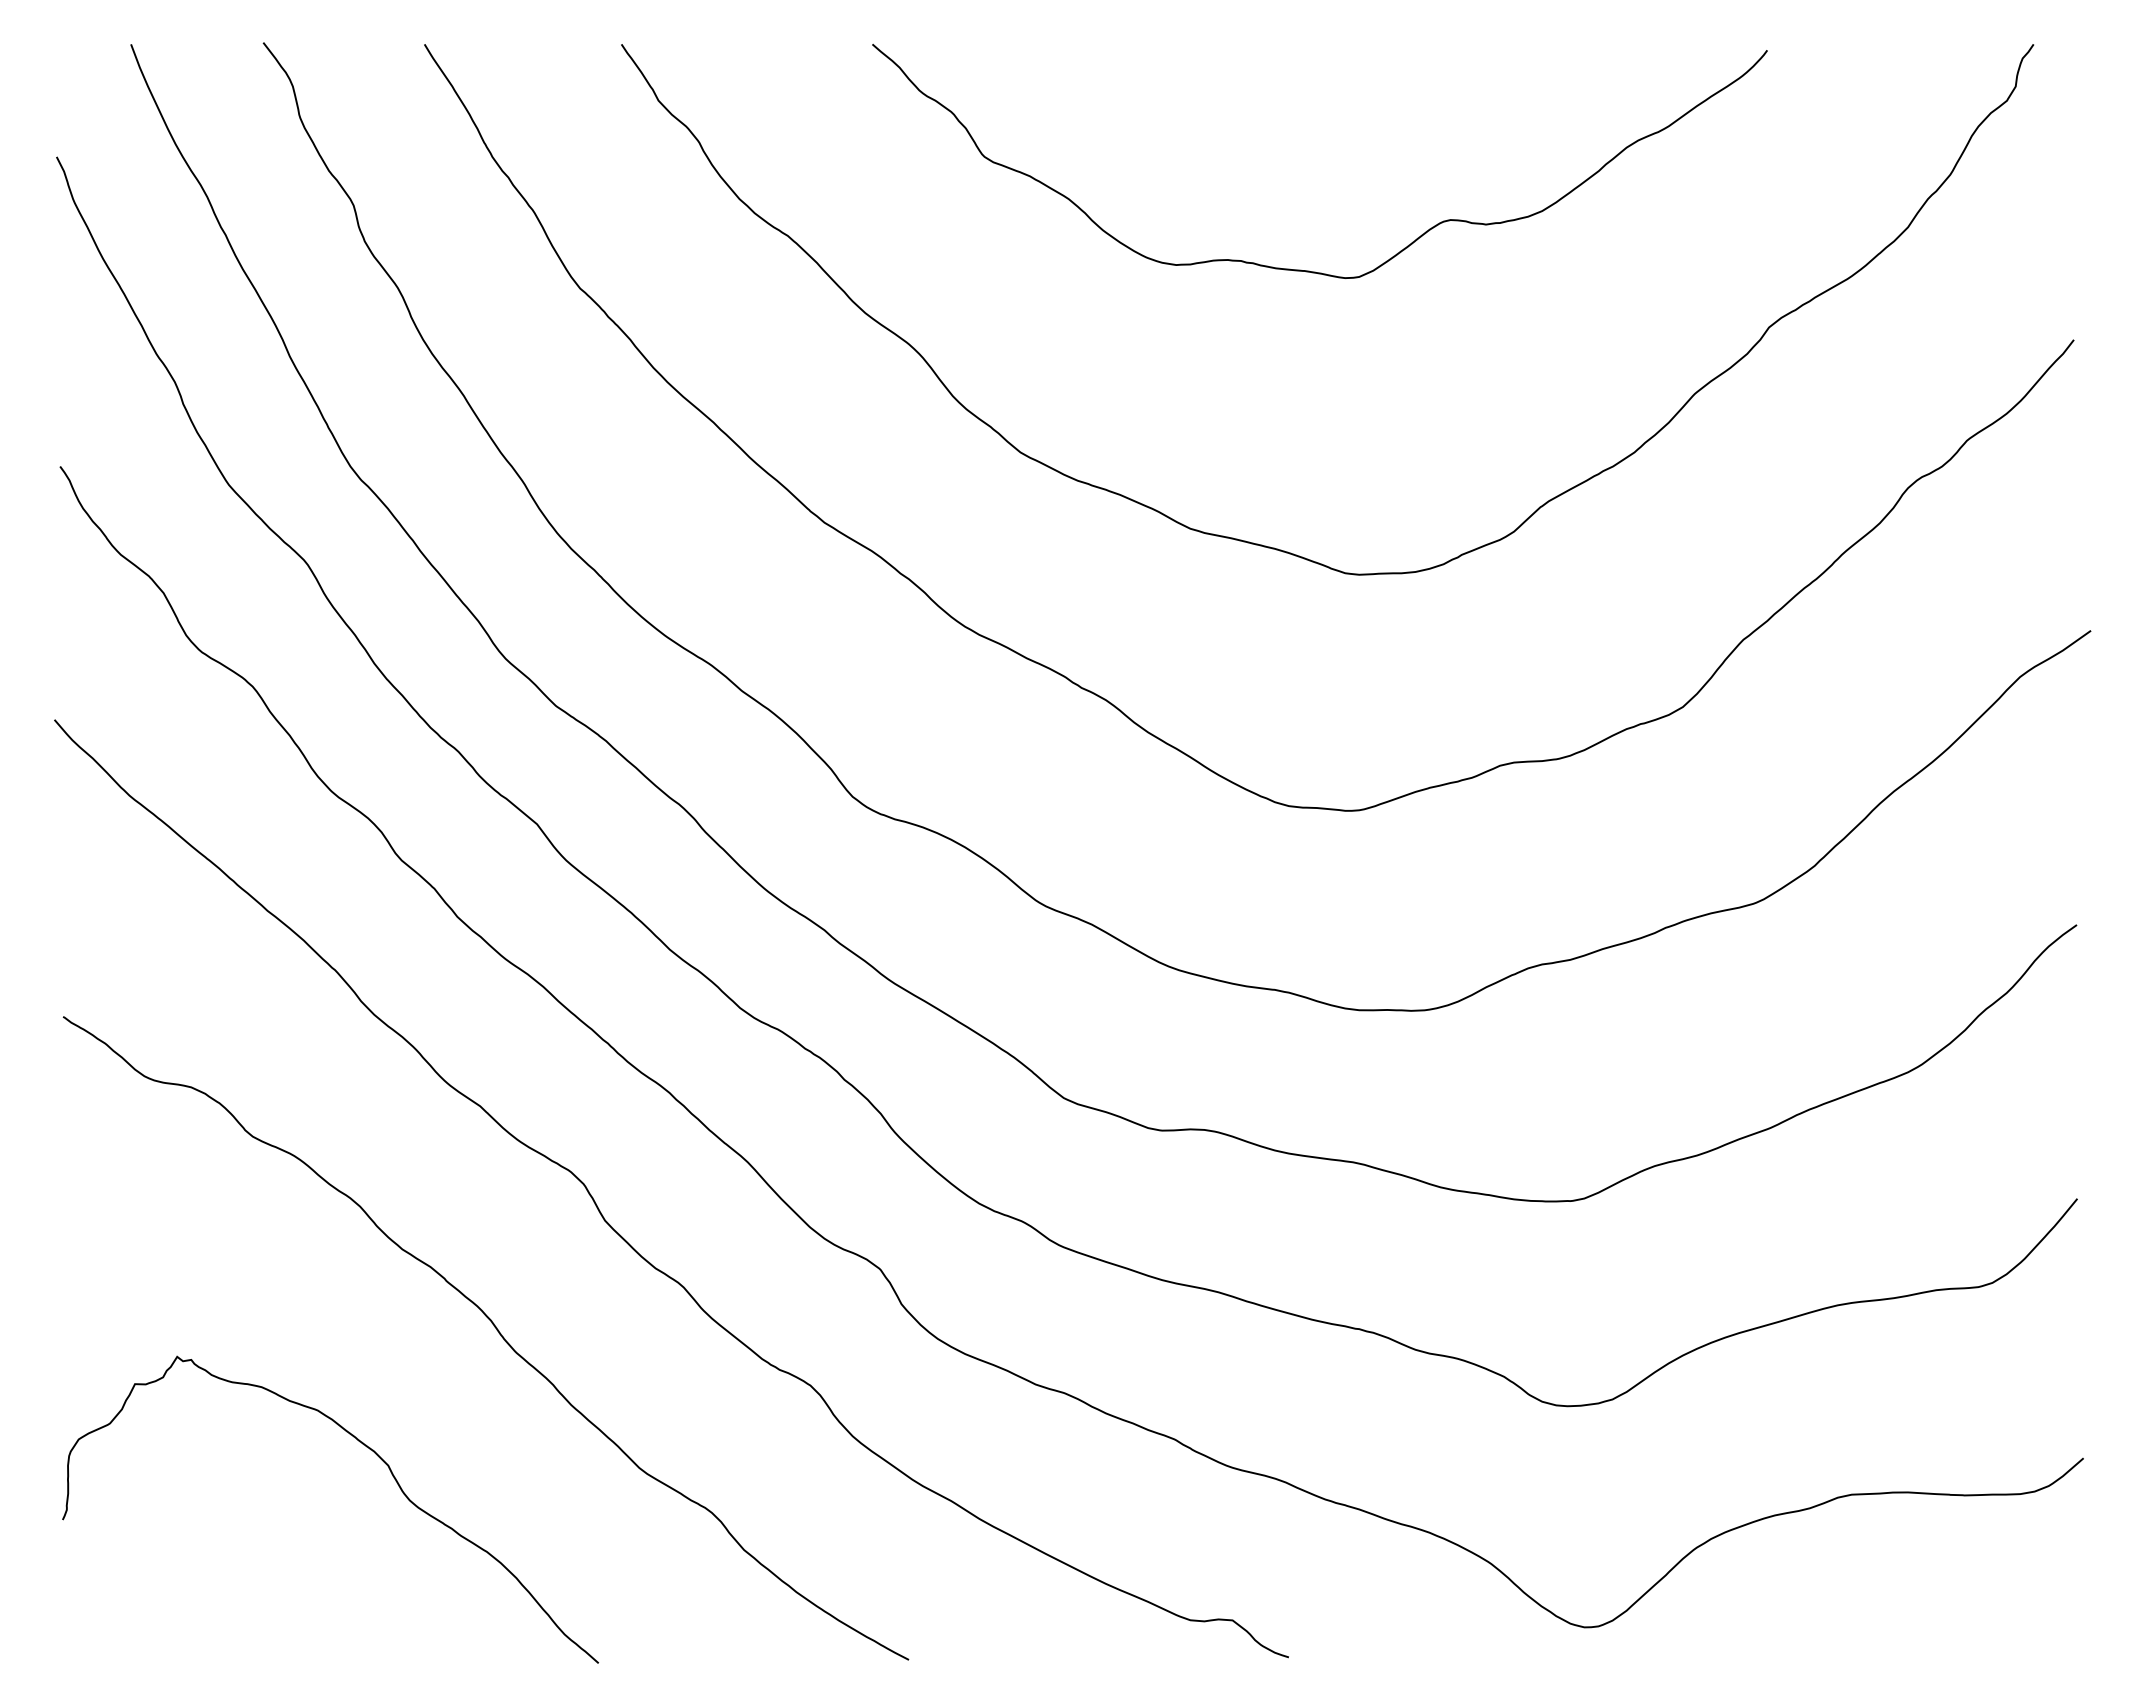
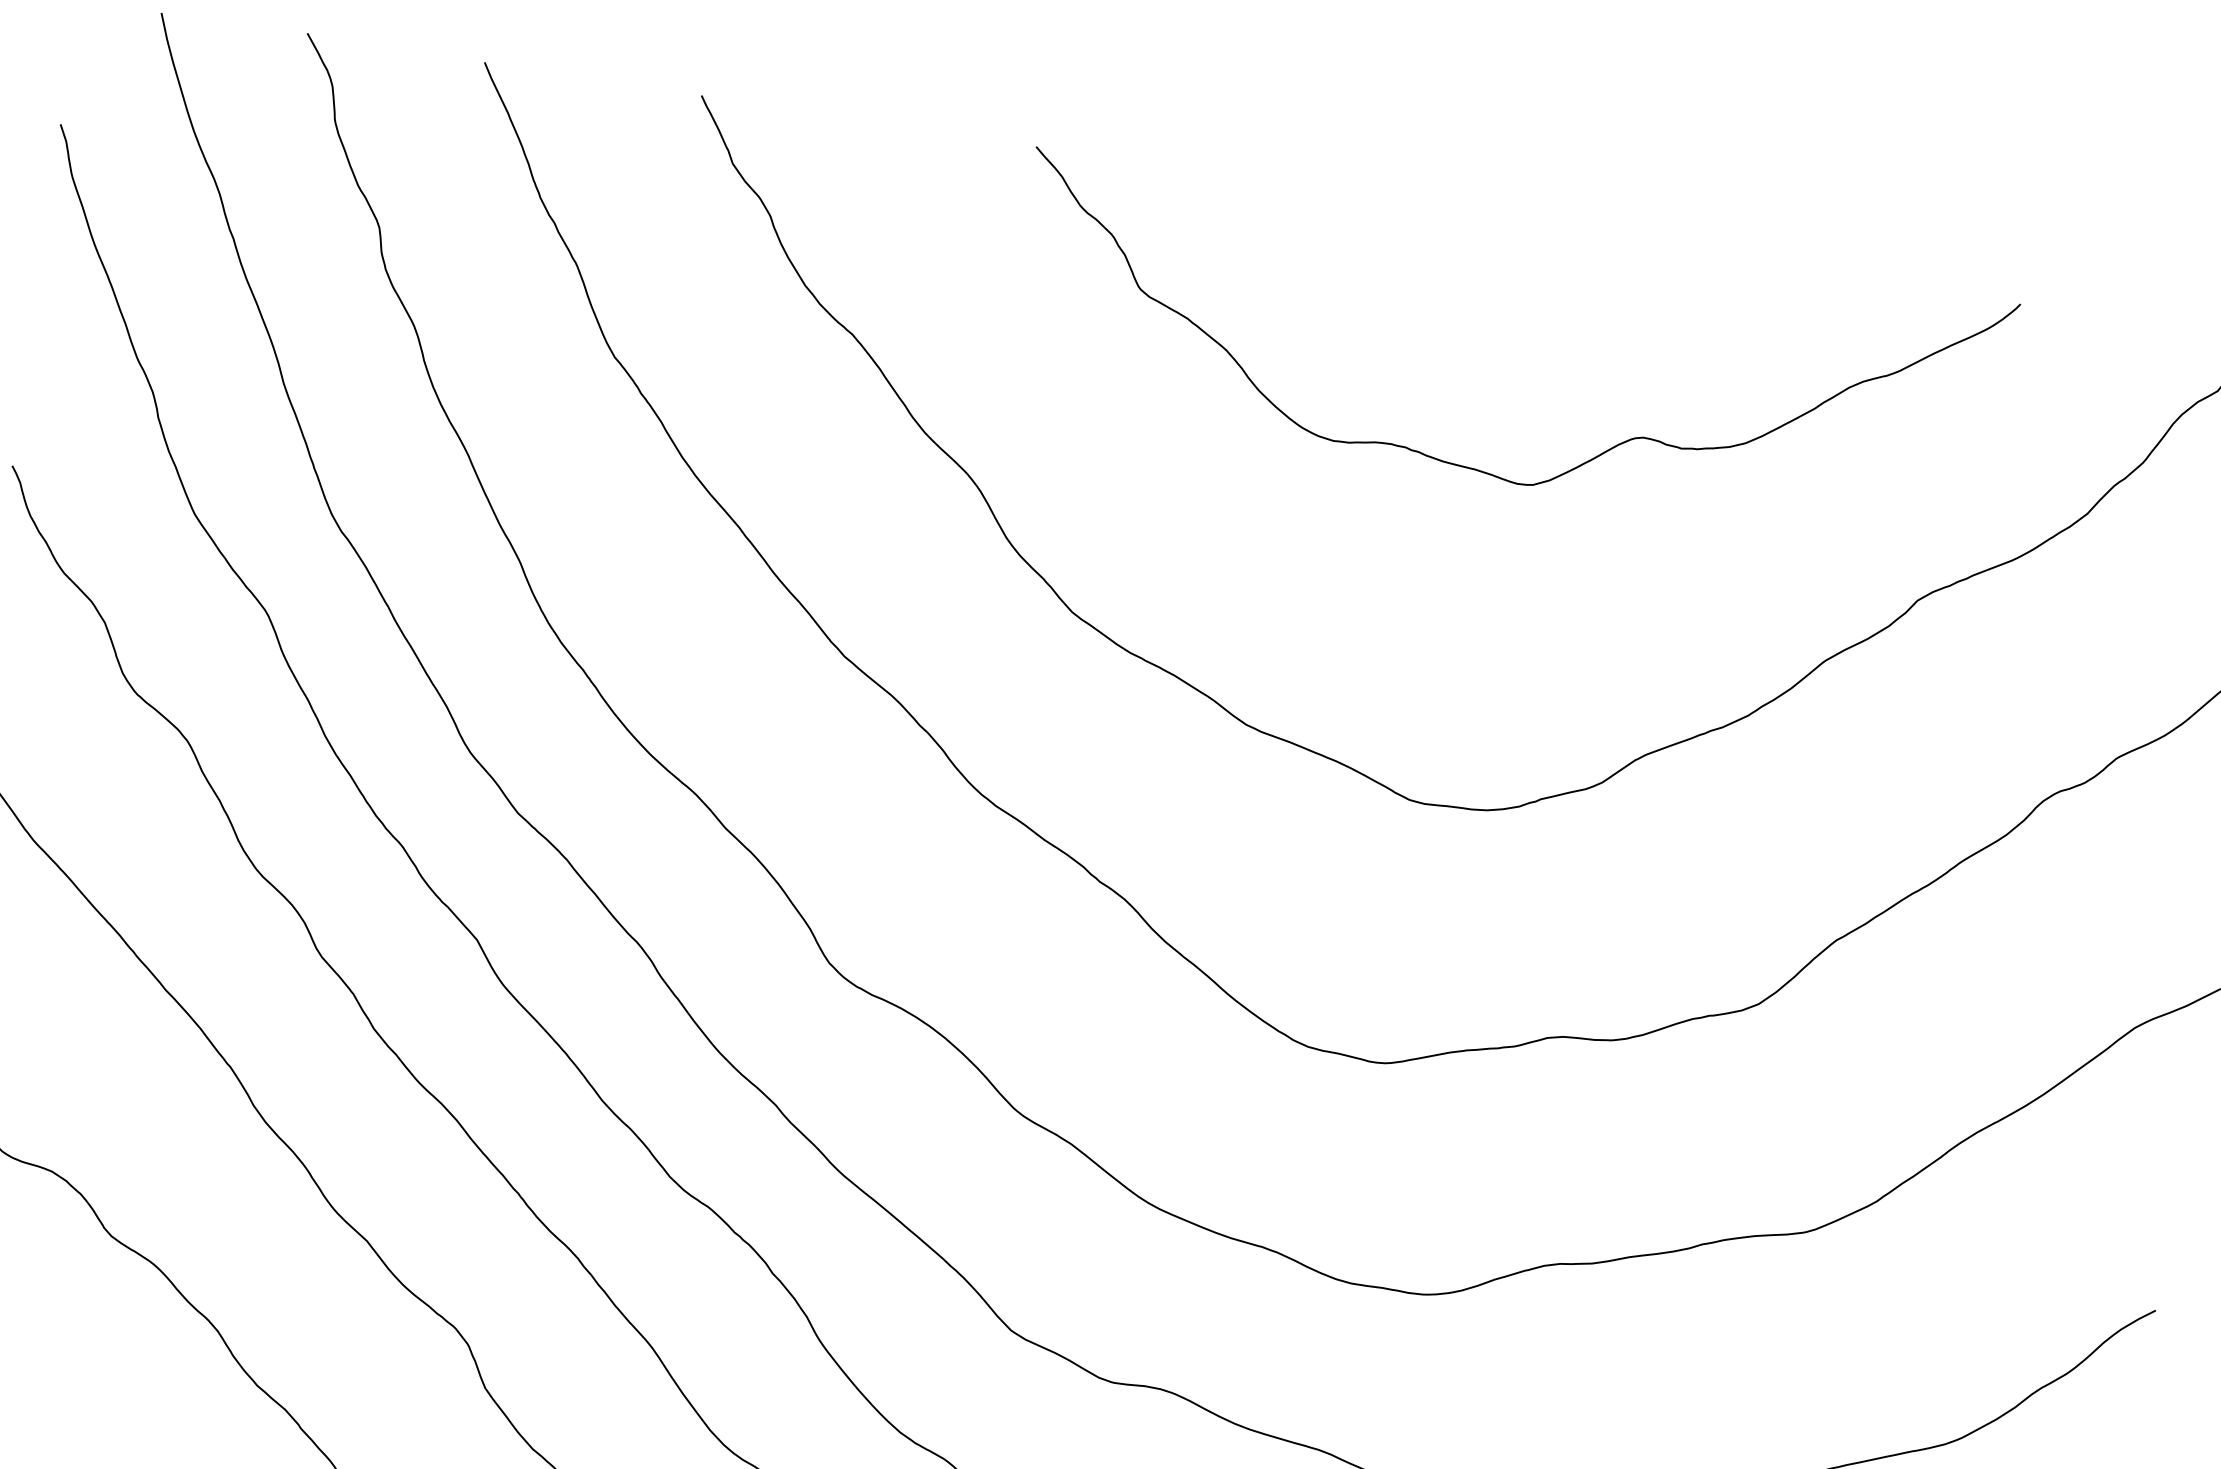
curve: (1309, 270) -> (1479, 469), moved

